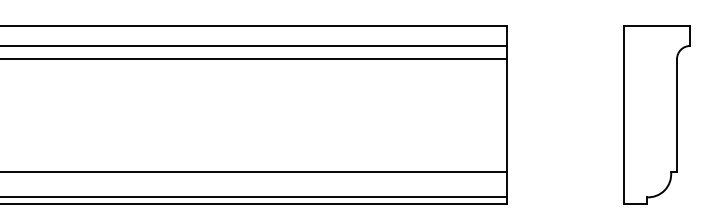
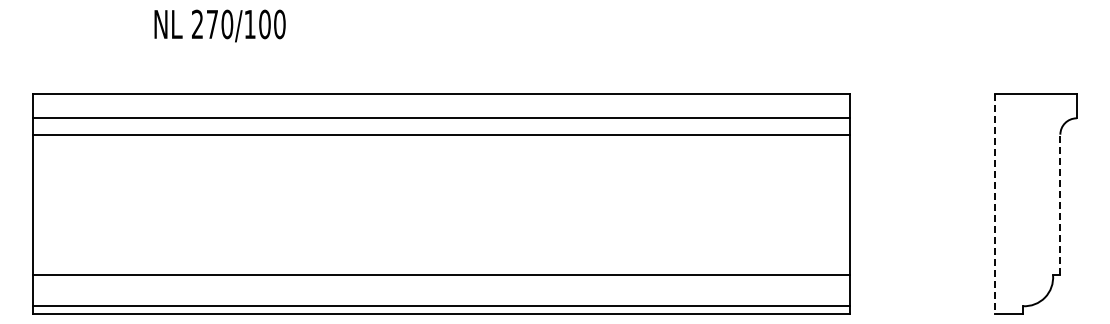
line: (624, 115) -> (995, 204), solid -> dashed
line: (677, 115) -> (1060, 204), solid -> dashed

